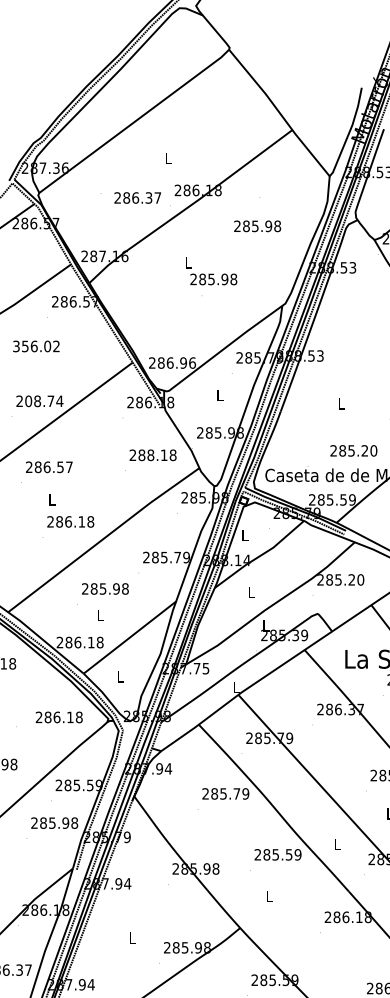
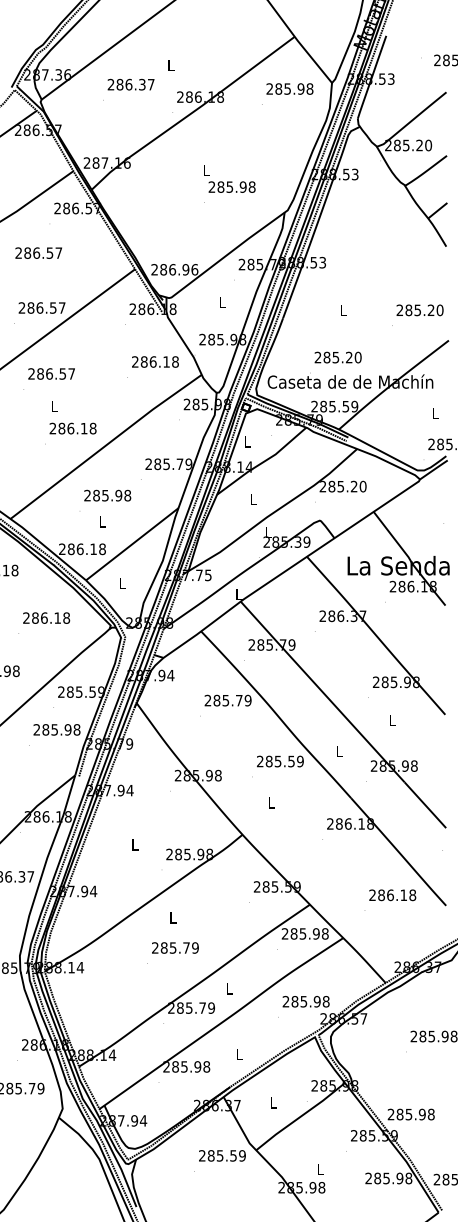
text: (137, 197) -> (130, 84), moved
text: (257, 225) -> (289, 88), moved
text: (211, 270) -> (229, 178), moved
text: (36, 345) -> (38, 252), 356.02 -> 286.57
text: (44, 400) -> (46, 307), 208.74 -> 286.57
text: (353, 450) -> (337, 357), moved
text: (150, 454) -> (152, 361), 288.18 -> 286.18
text: (59, 716) -> (46, 617), moved

